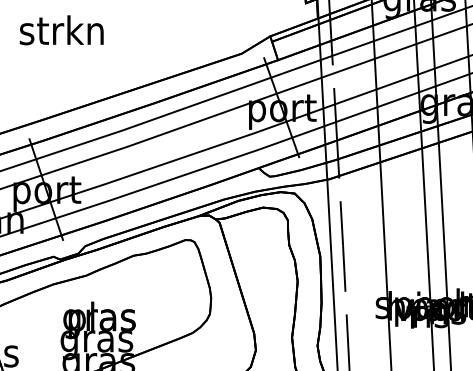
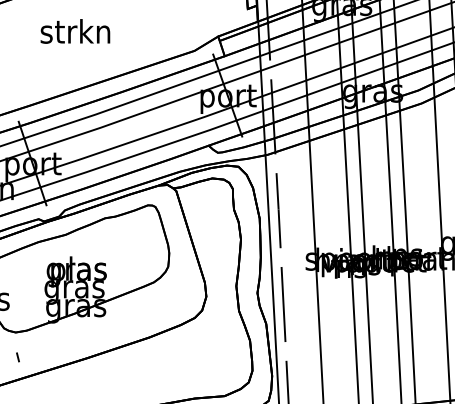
text: (61, 30) -> (75, 31), moved

